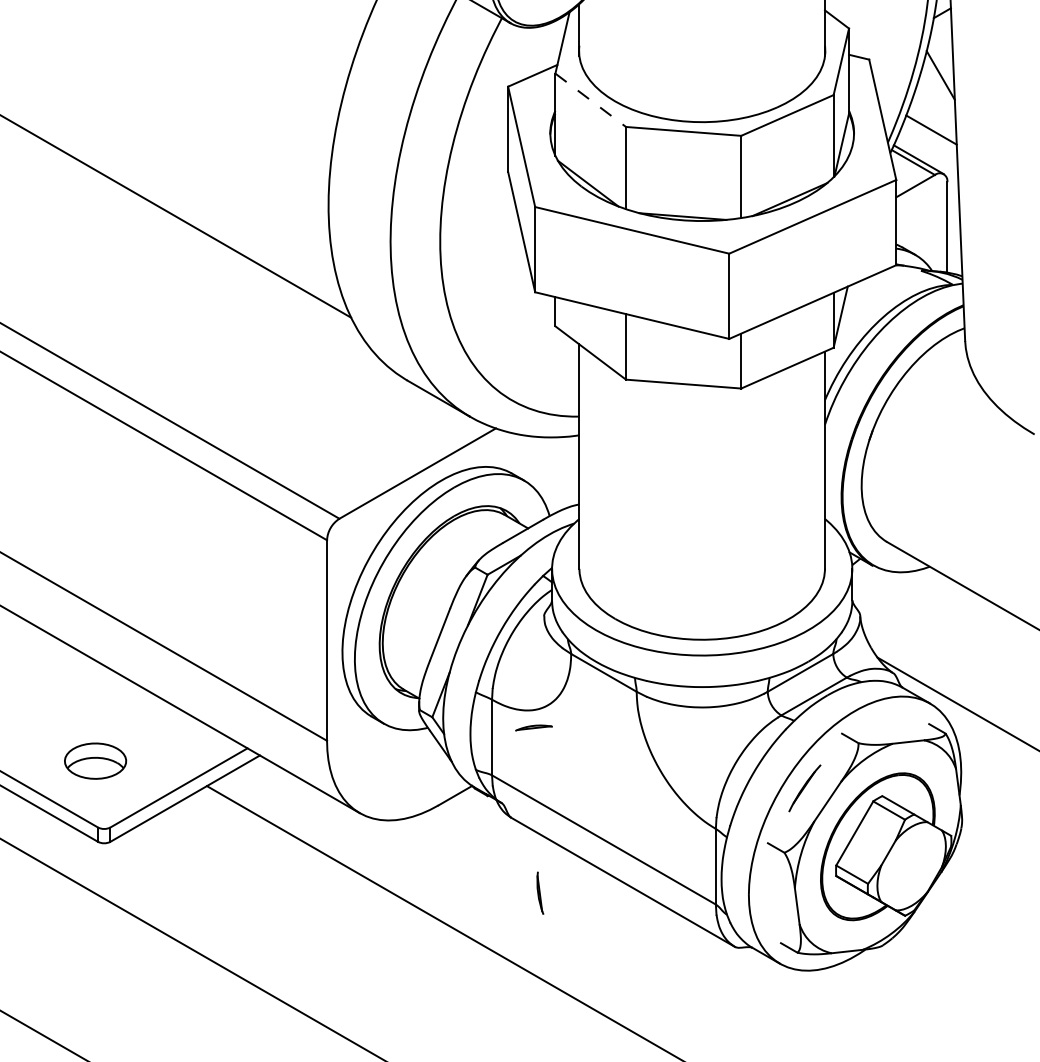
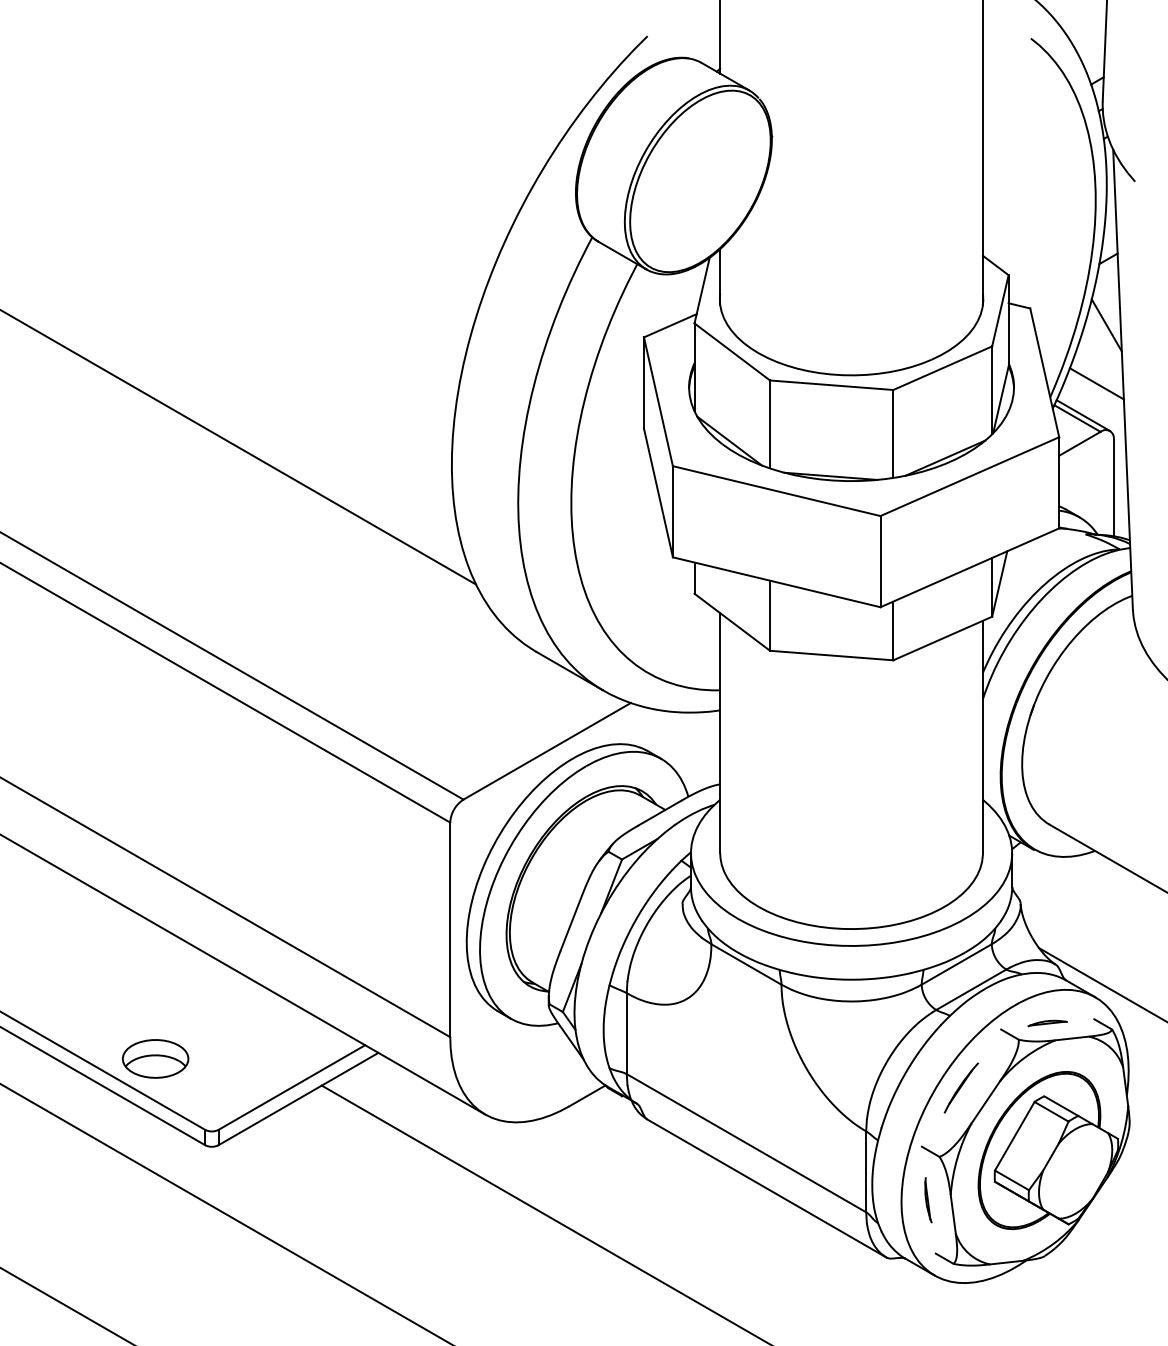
line: (590, 100) -> (732, 352), dashed -> solid
part: (533, 728) -> (1047, 1023), moved
part: (95, 760) -> (155, 1058), moved
part: (540, 893) -> (928, 1200), moved

